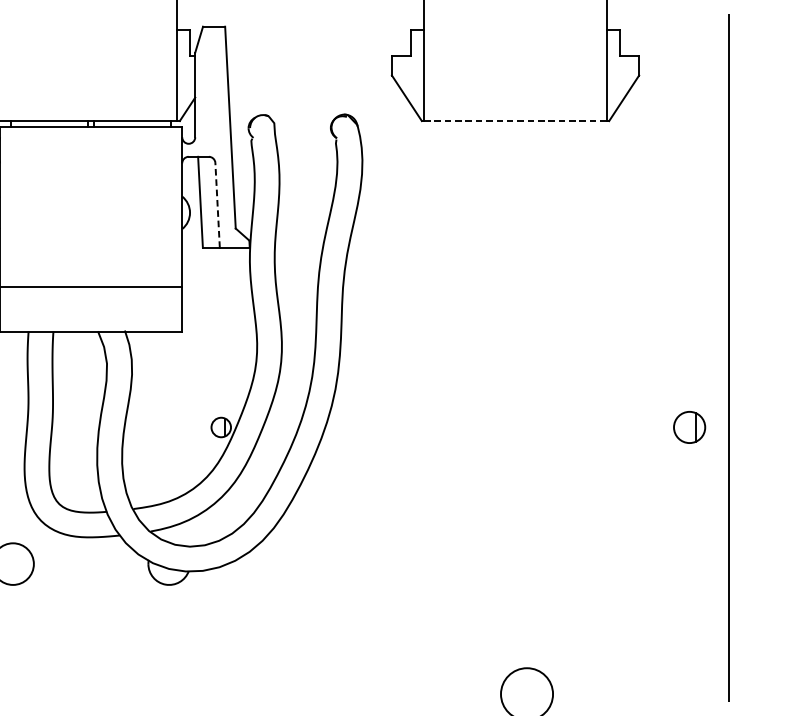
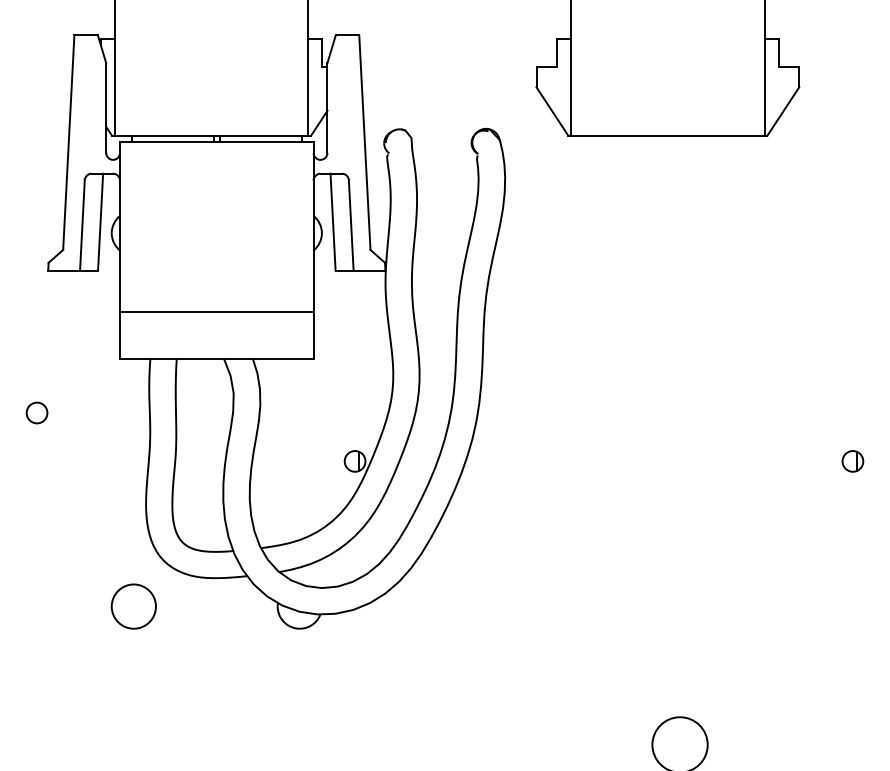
line: (515, 120) -> (667, 135), dashed -> solid
line: (217, 204) -> (351, 224), dashed -> solid
part: (689, 427) -> (852, 461), size x0.62

